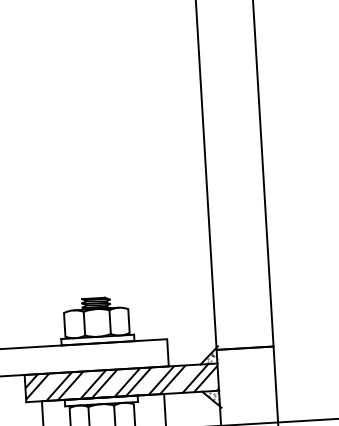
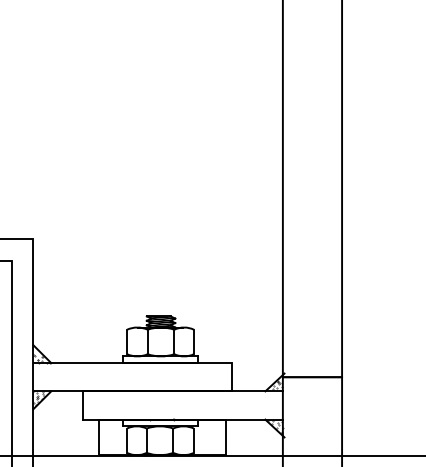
hatch: (121, 382) -> (182, 405), removed

